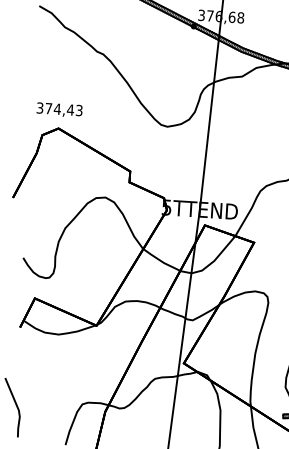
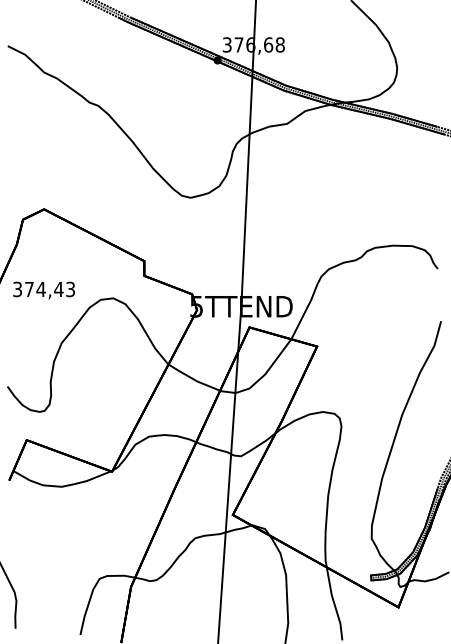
text: (59, 110) -> (43, 290), moved

